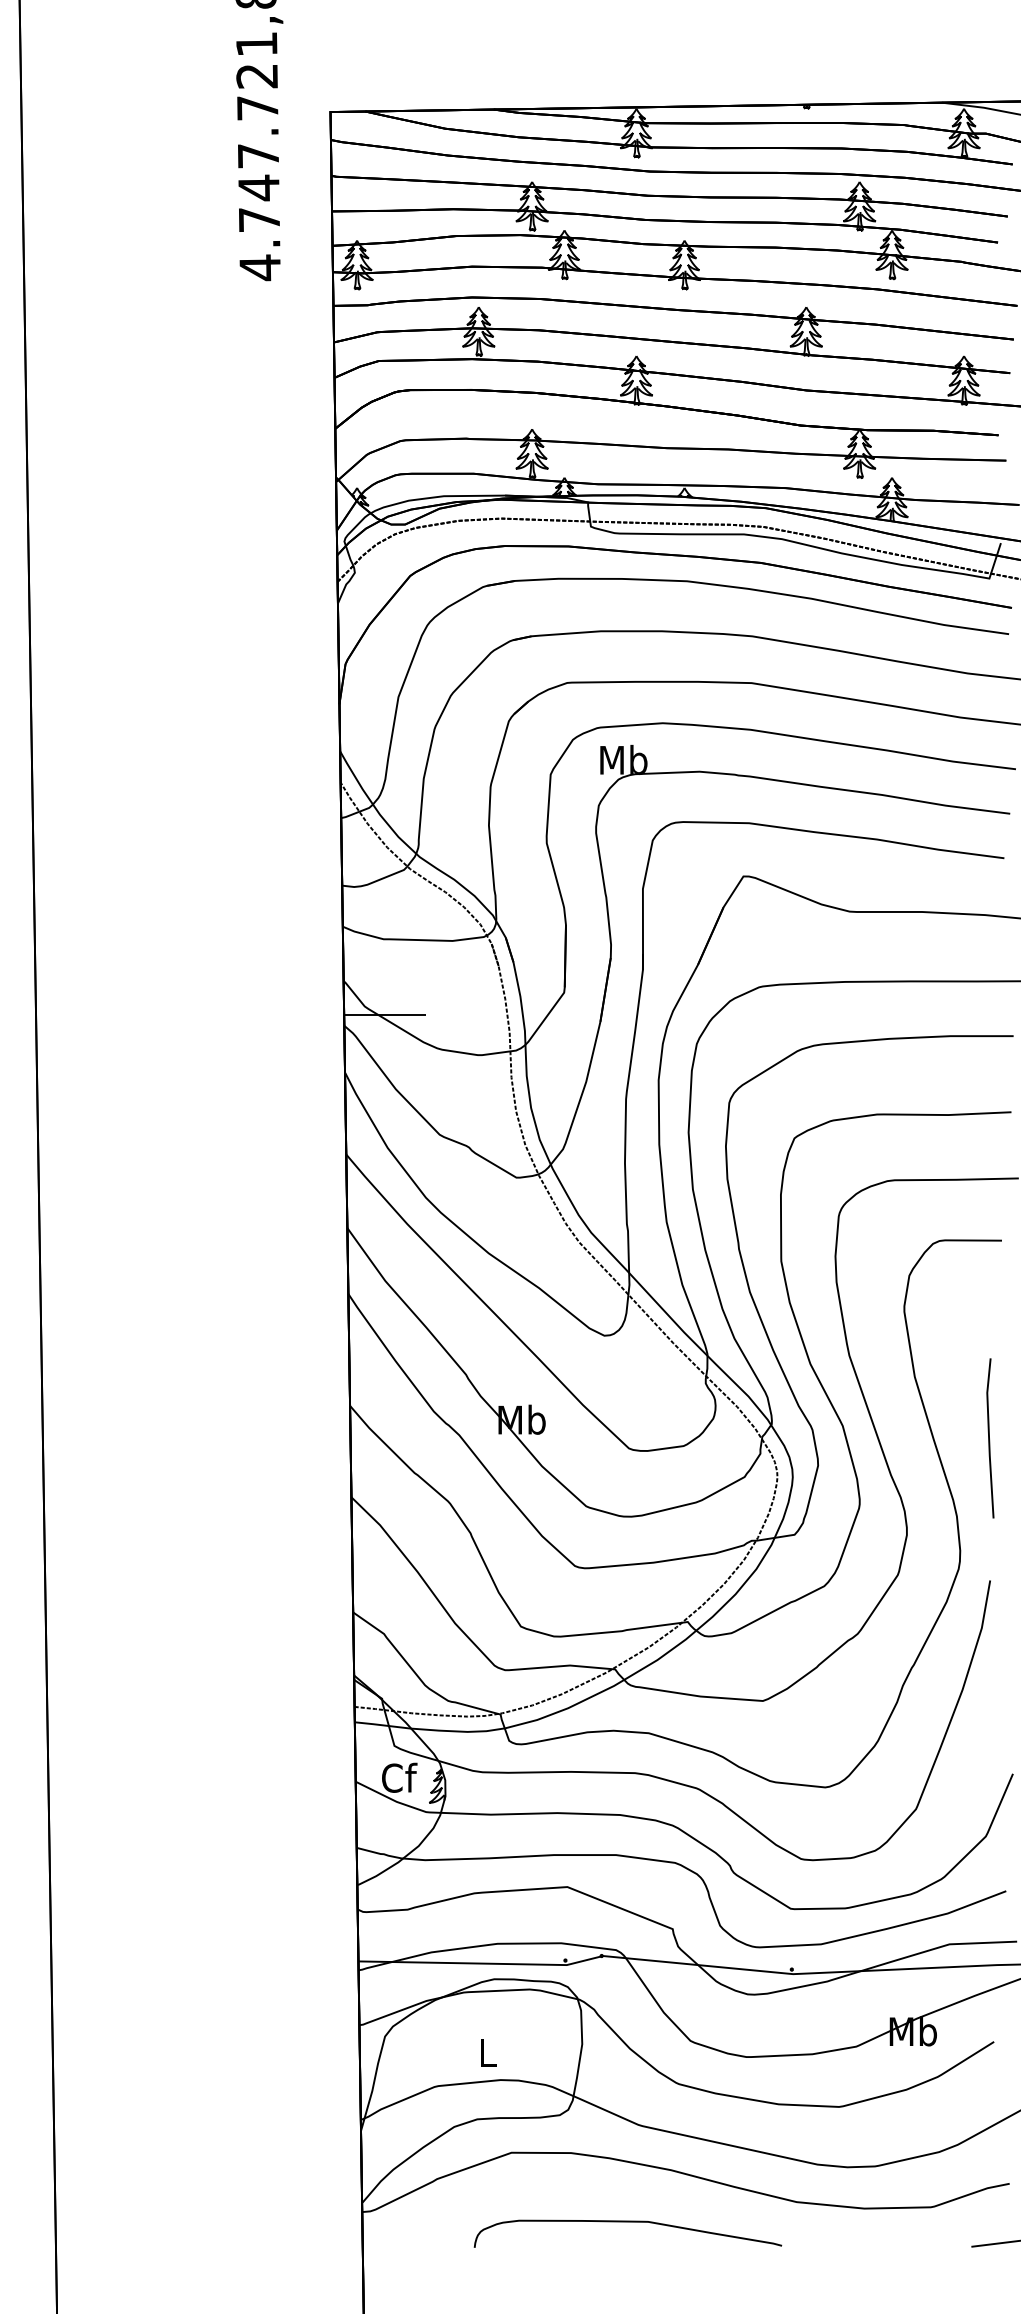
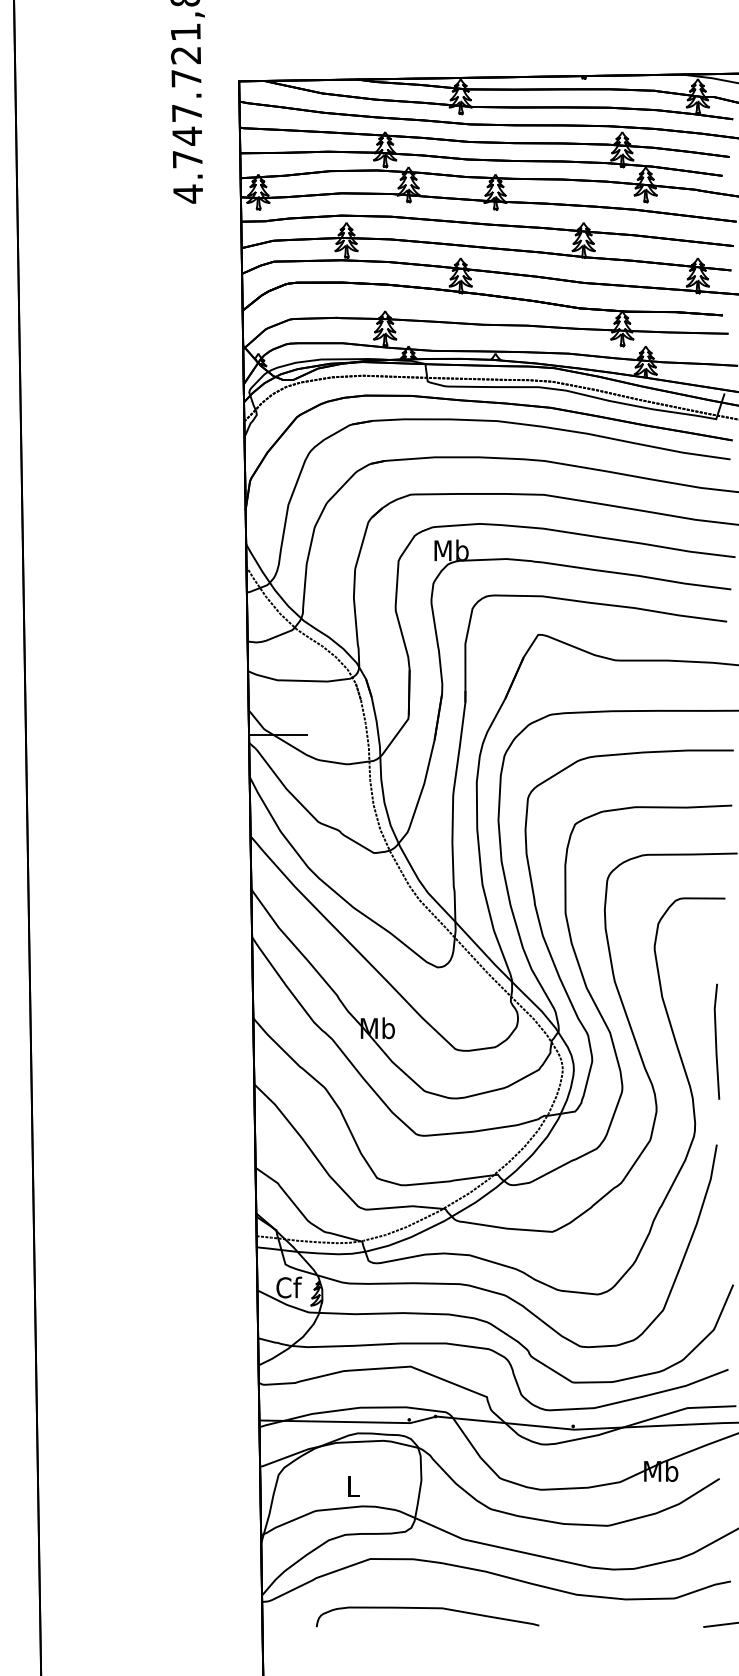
curve: (627, 2222) -> (427, 1608), moved

